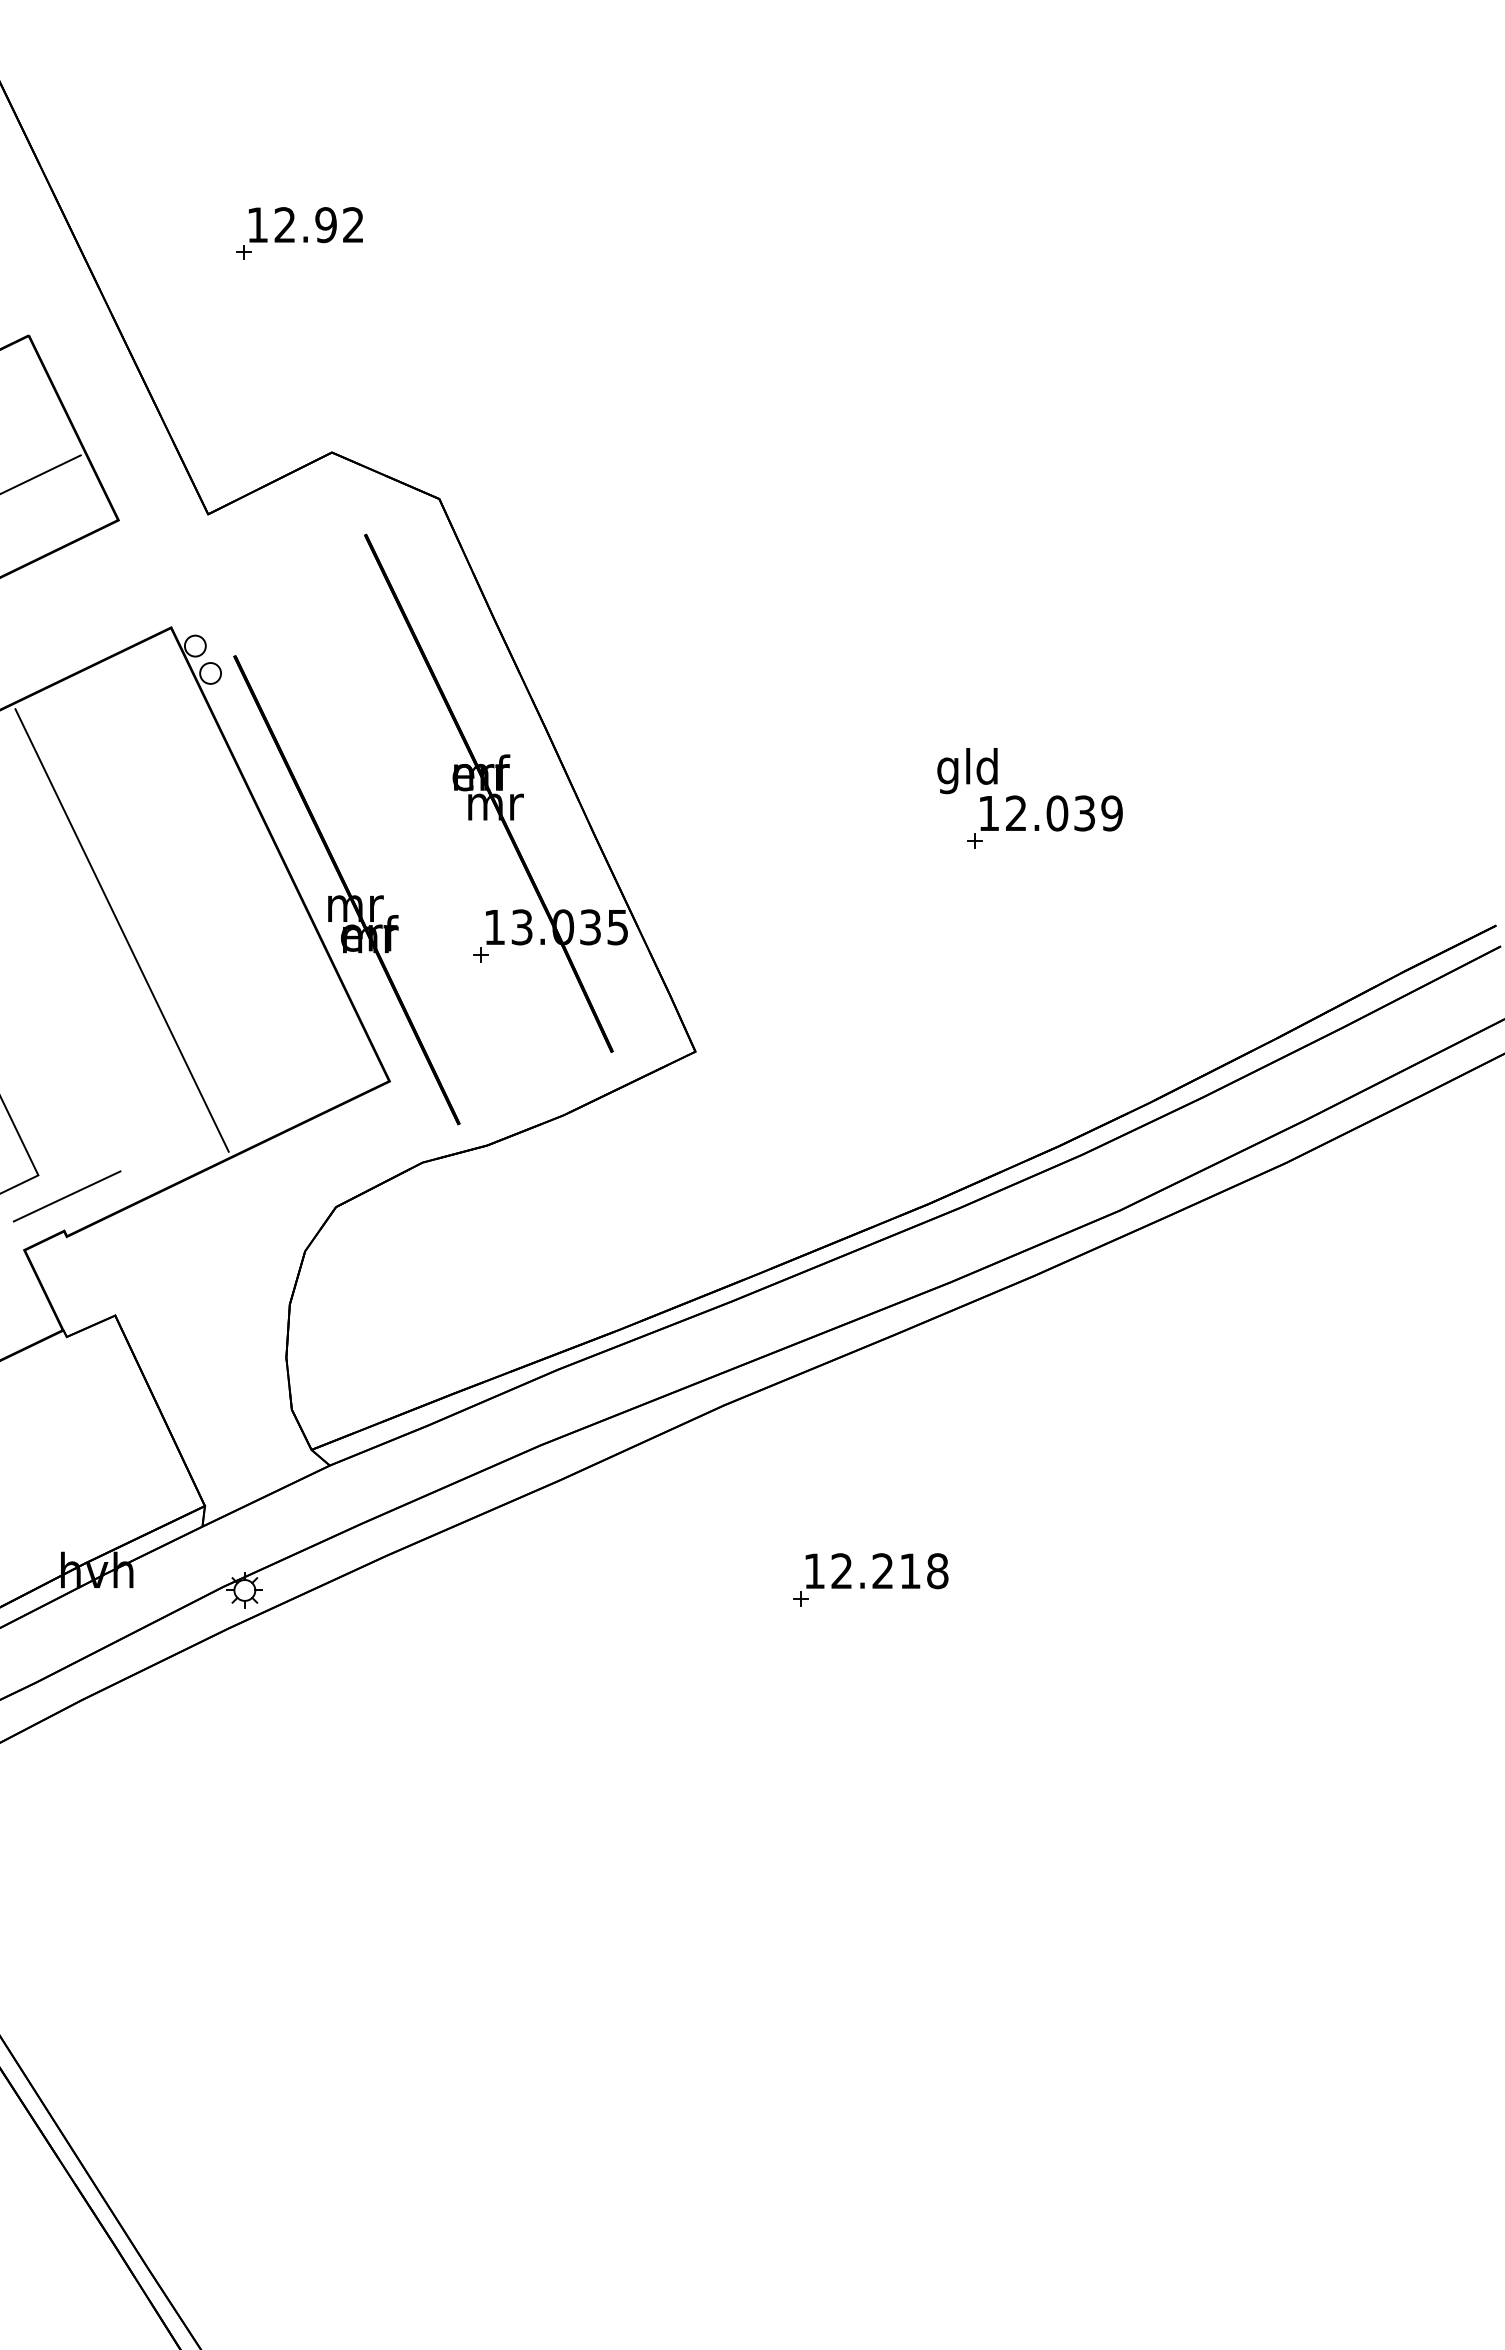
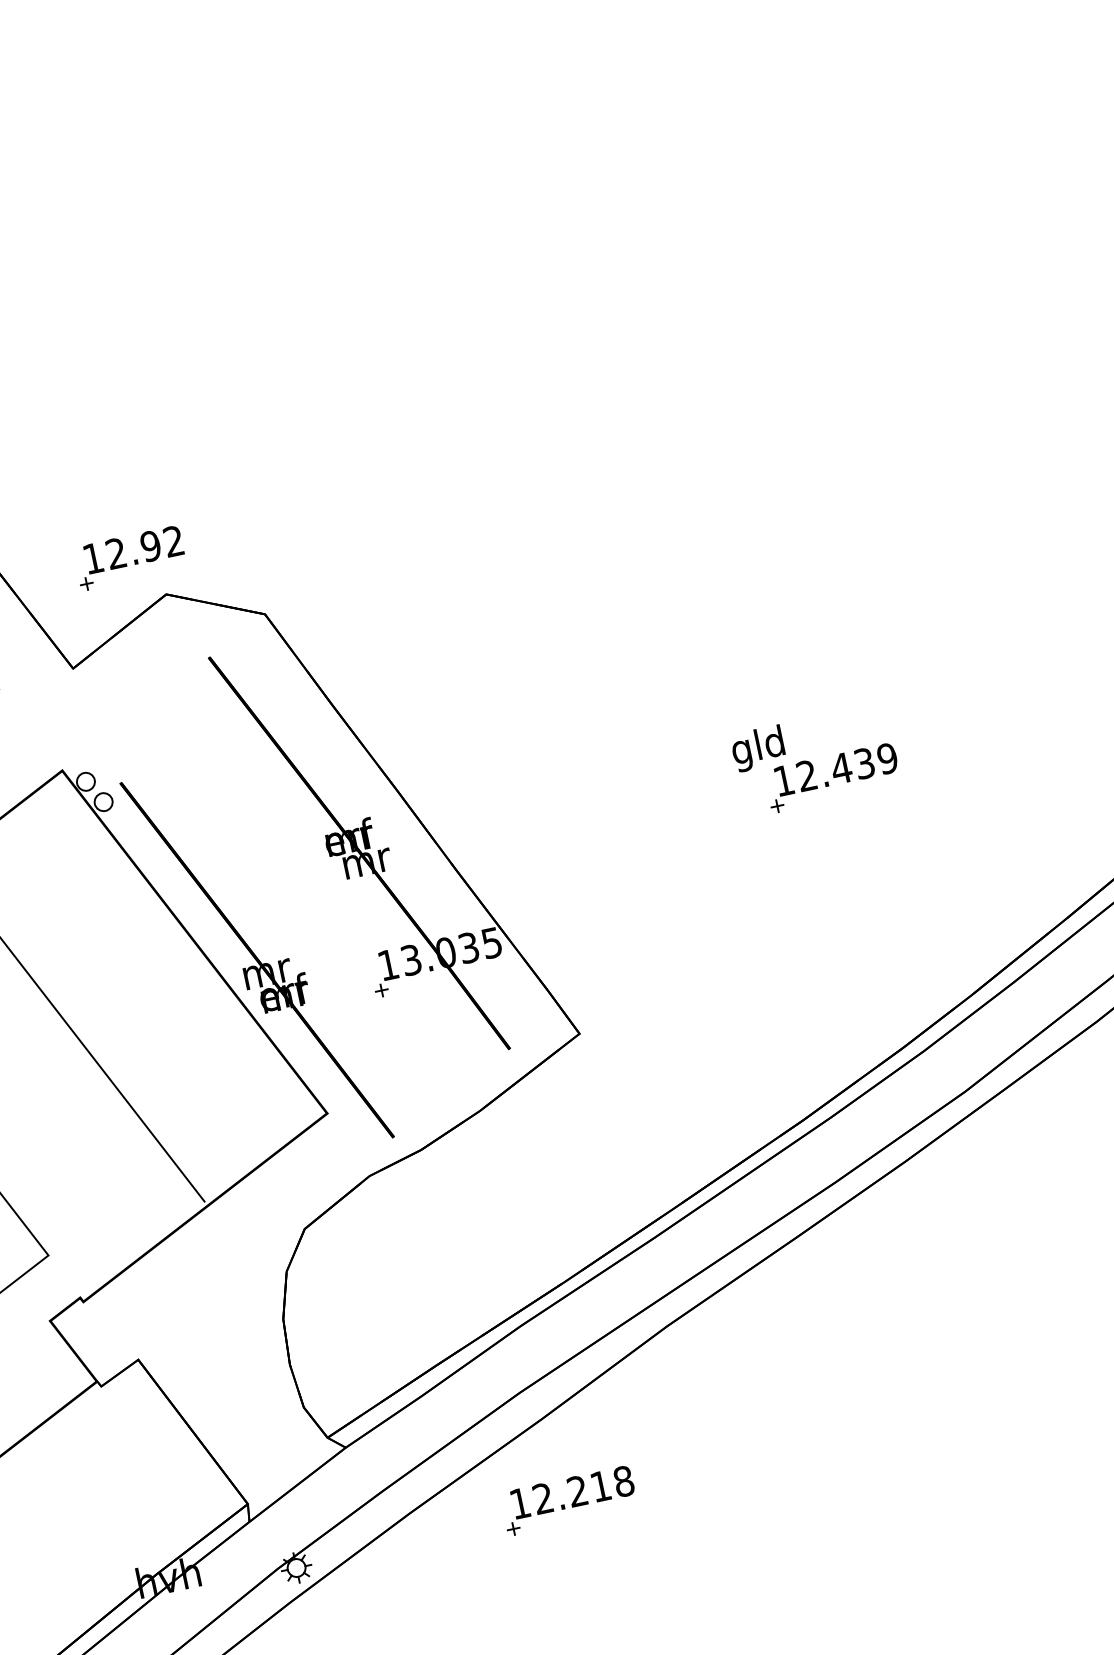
part: (299, 233) -> (130, 558), moved
text: (1057, 813) -> (841, 768), 12.039 -> 12.439
line: (66, 1196) -> (75, 1268), removed
part: (870, 1579) -> (568, 1500), moved

